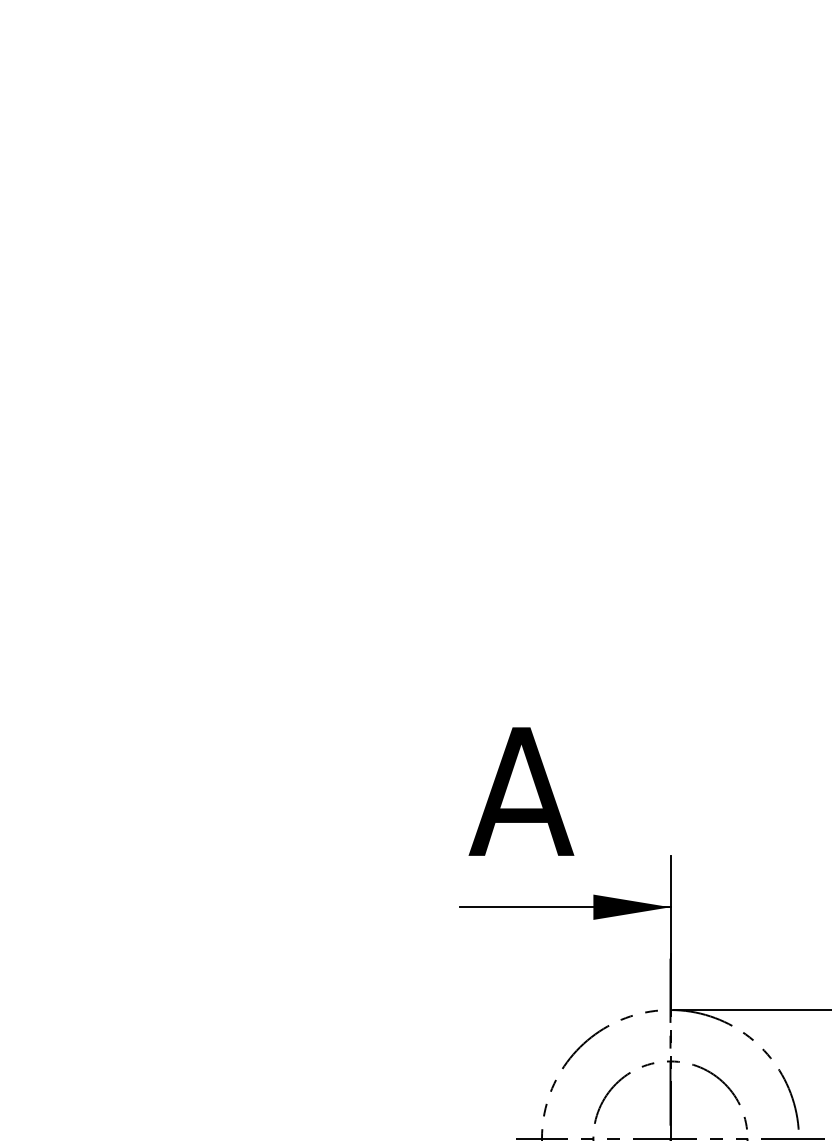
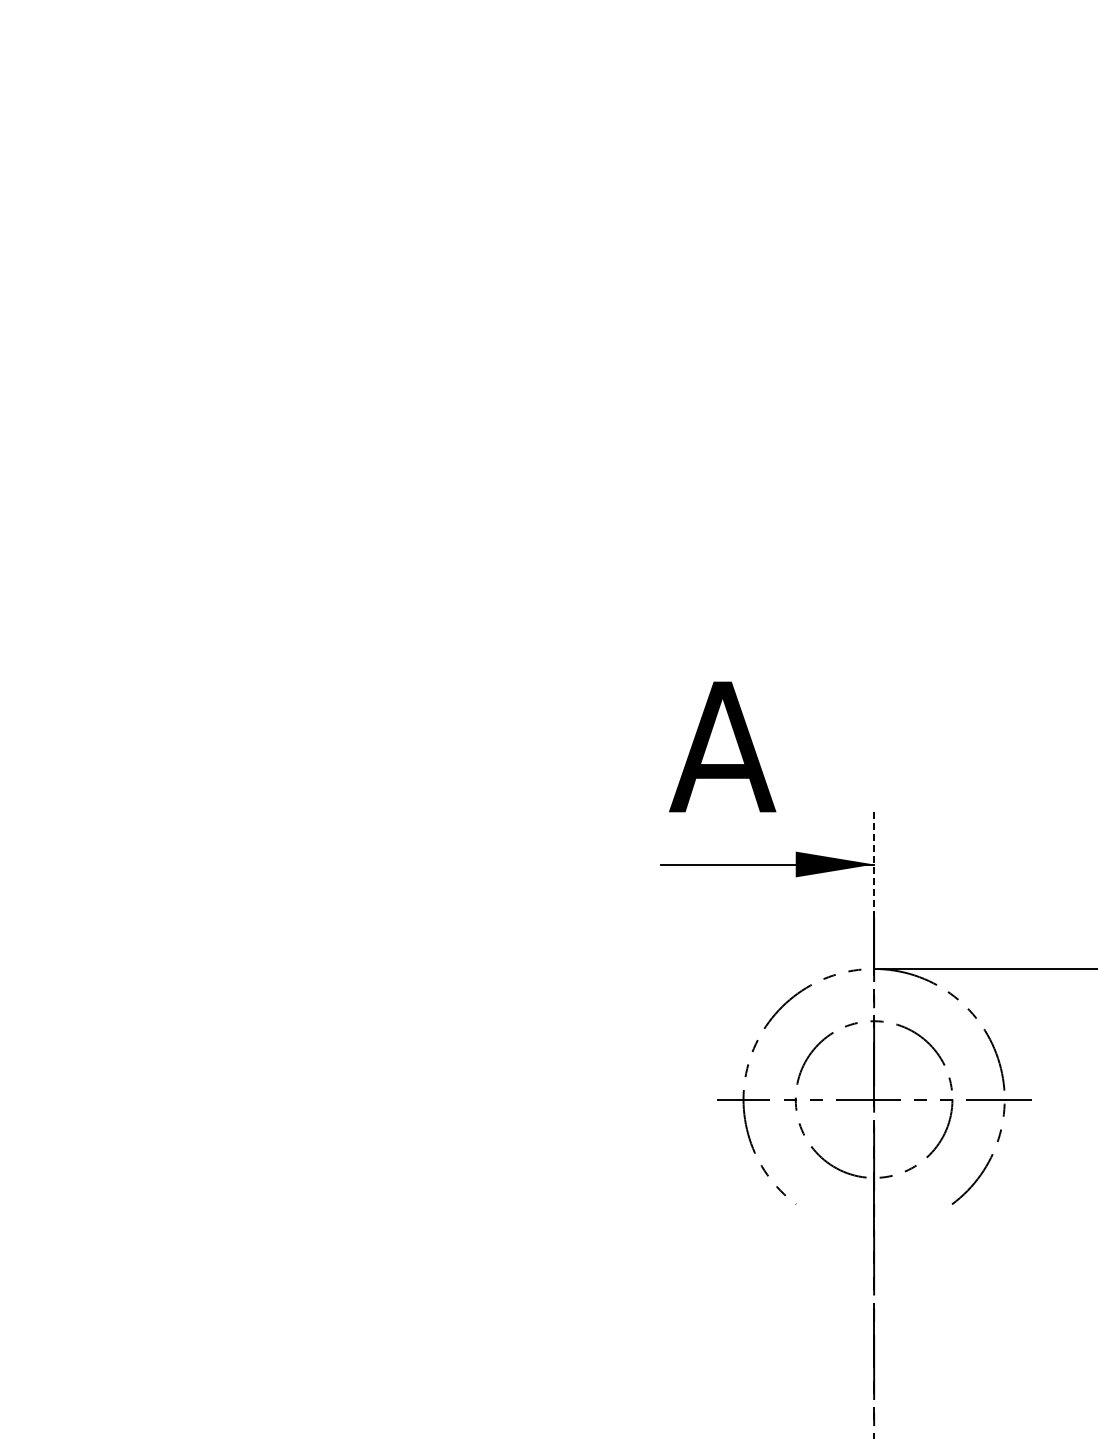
line: (670, 908) -> (874, 865), solid -> dashed

